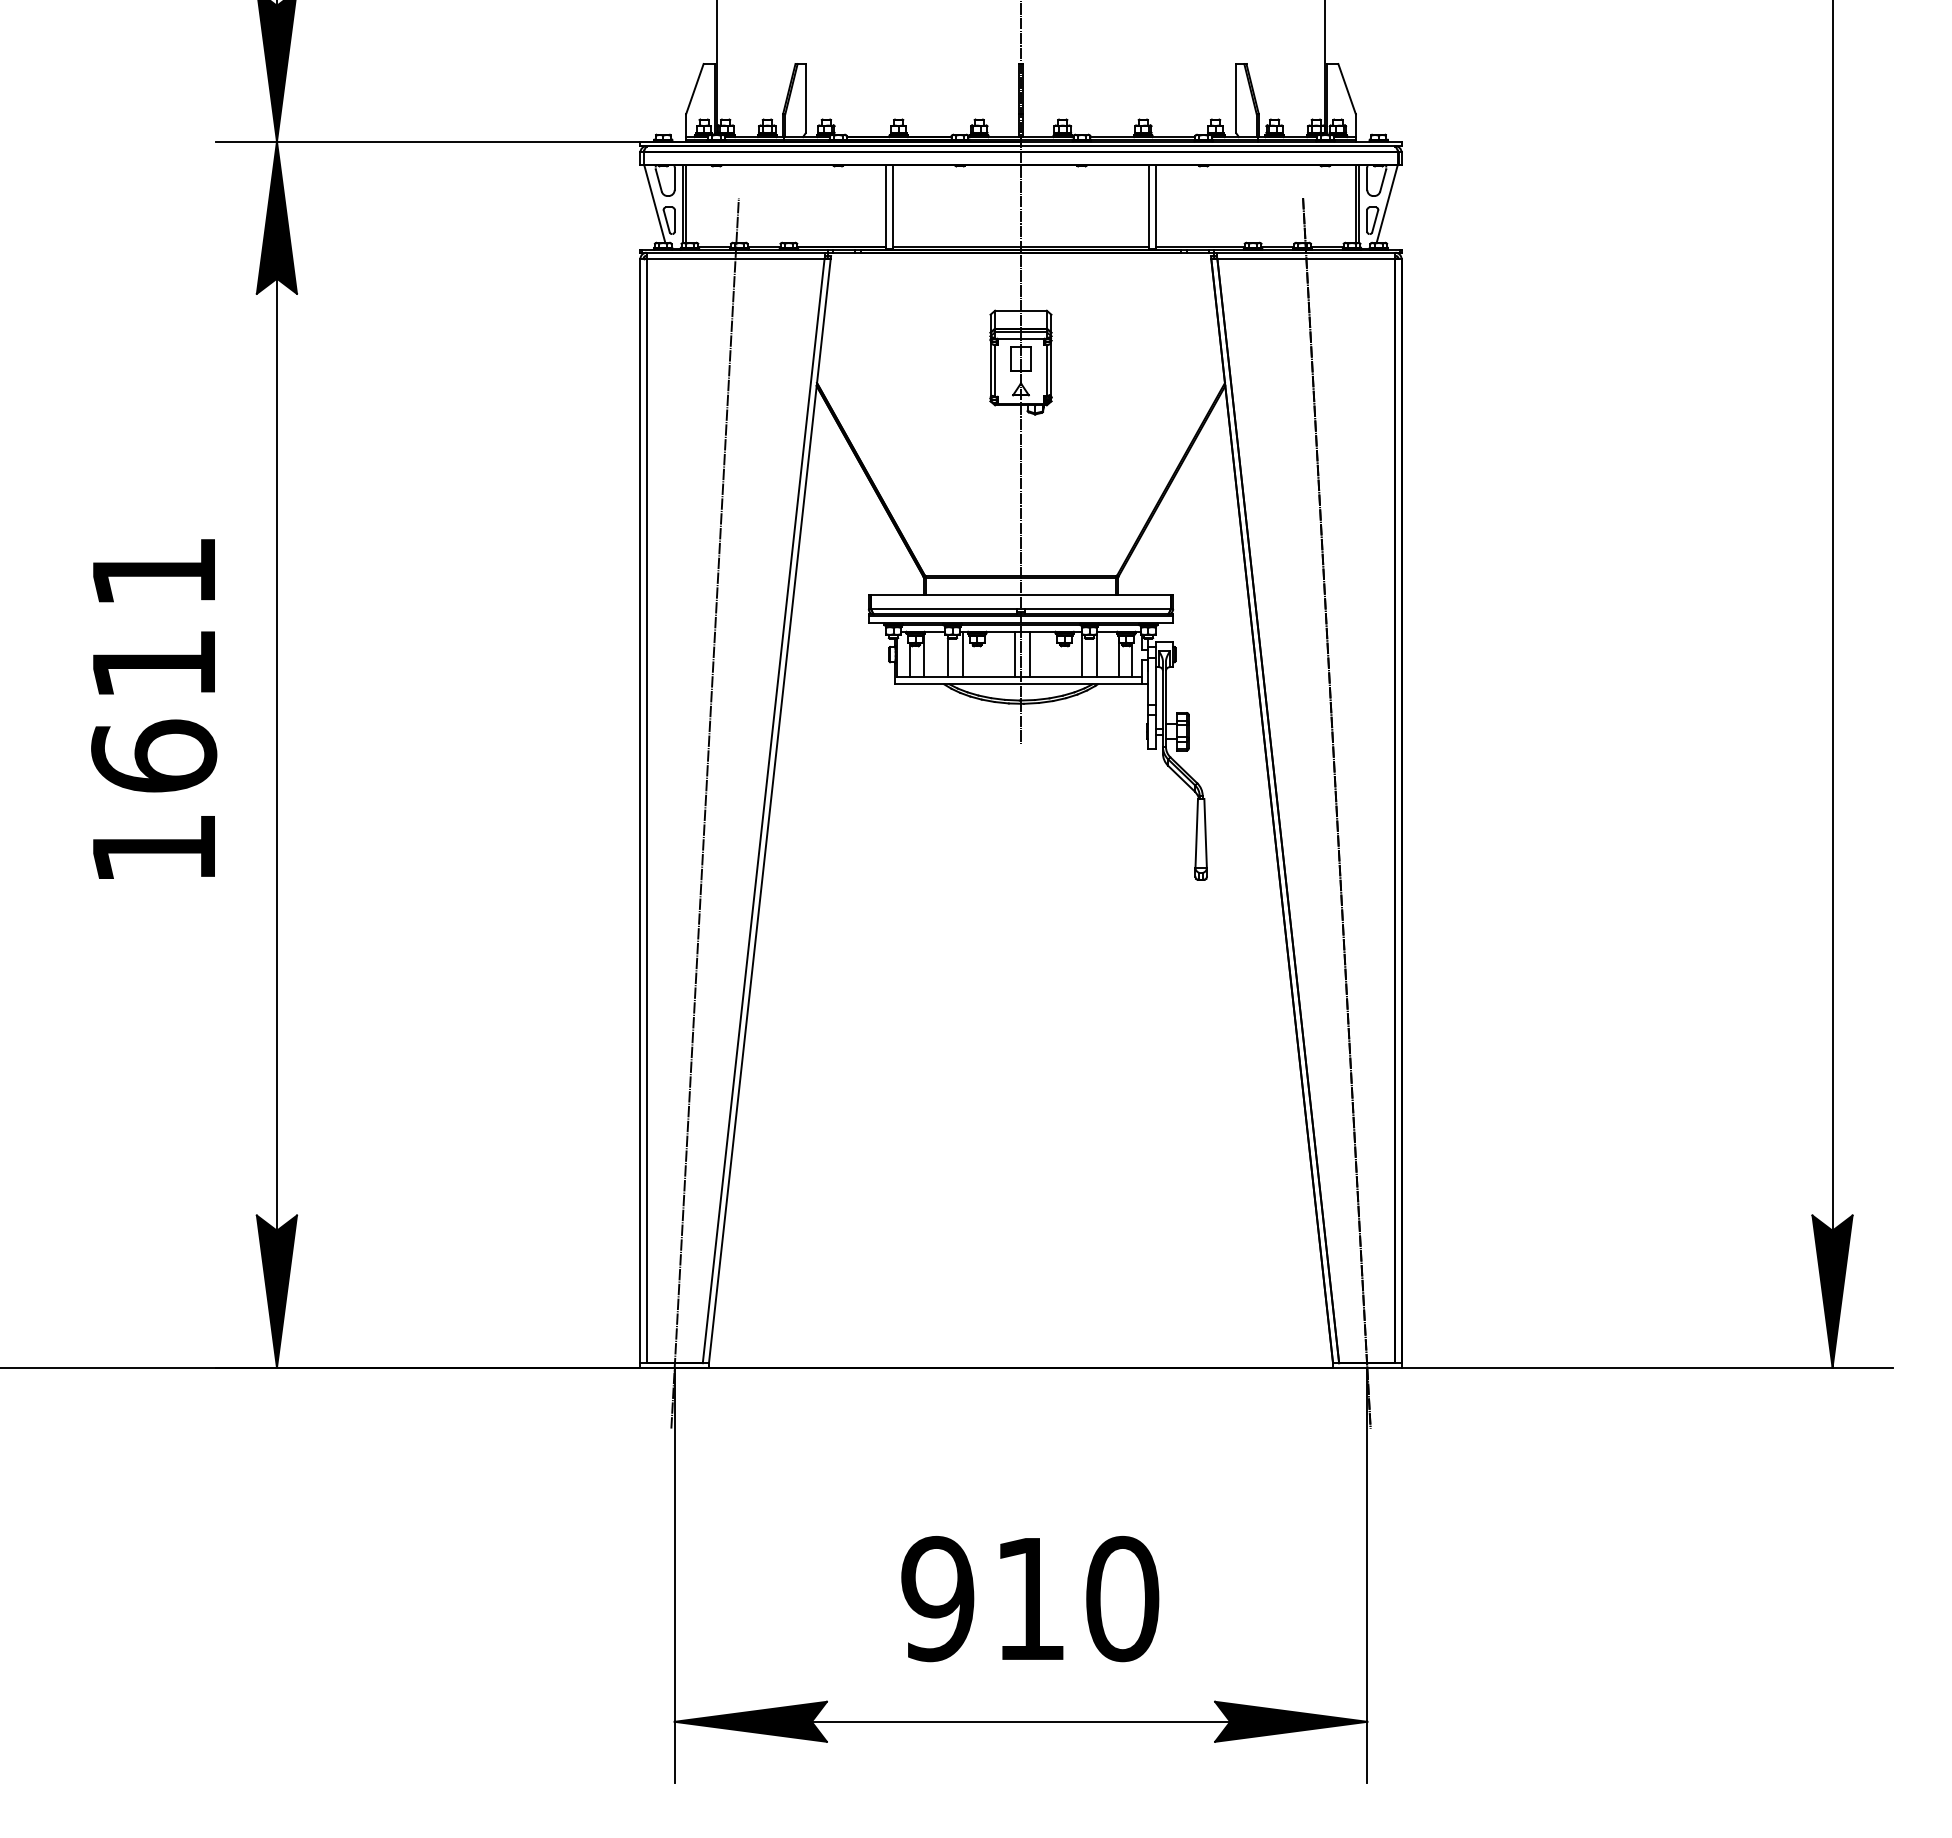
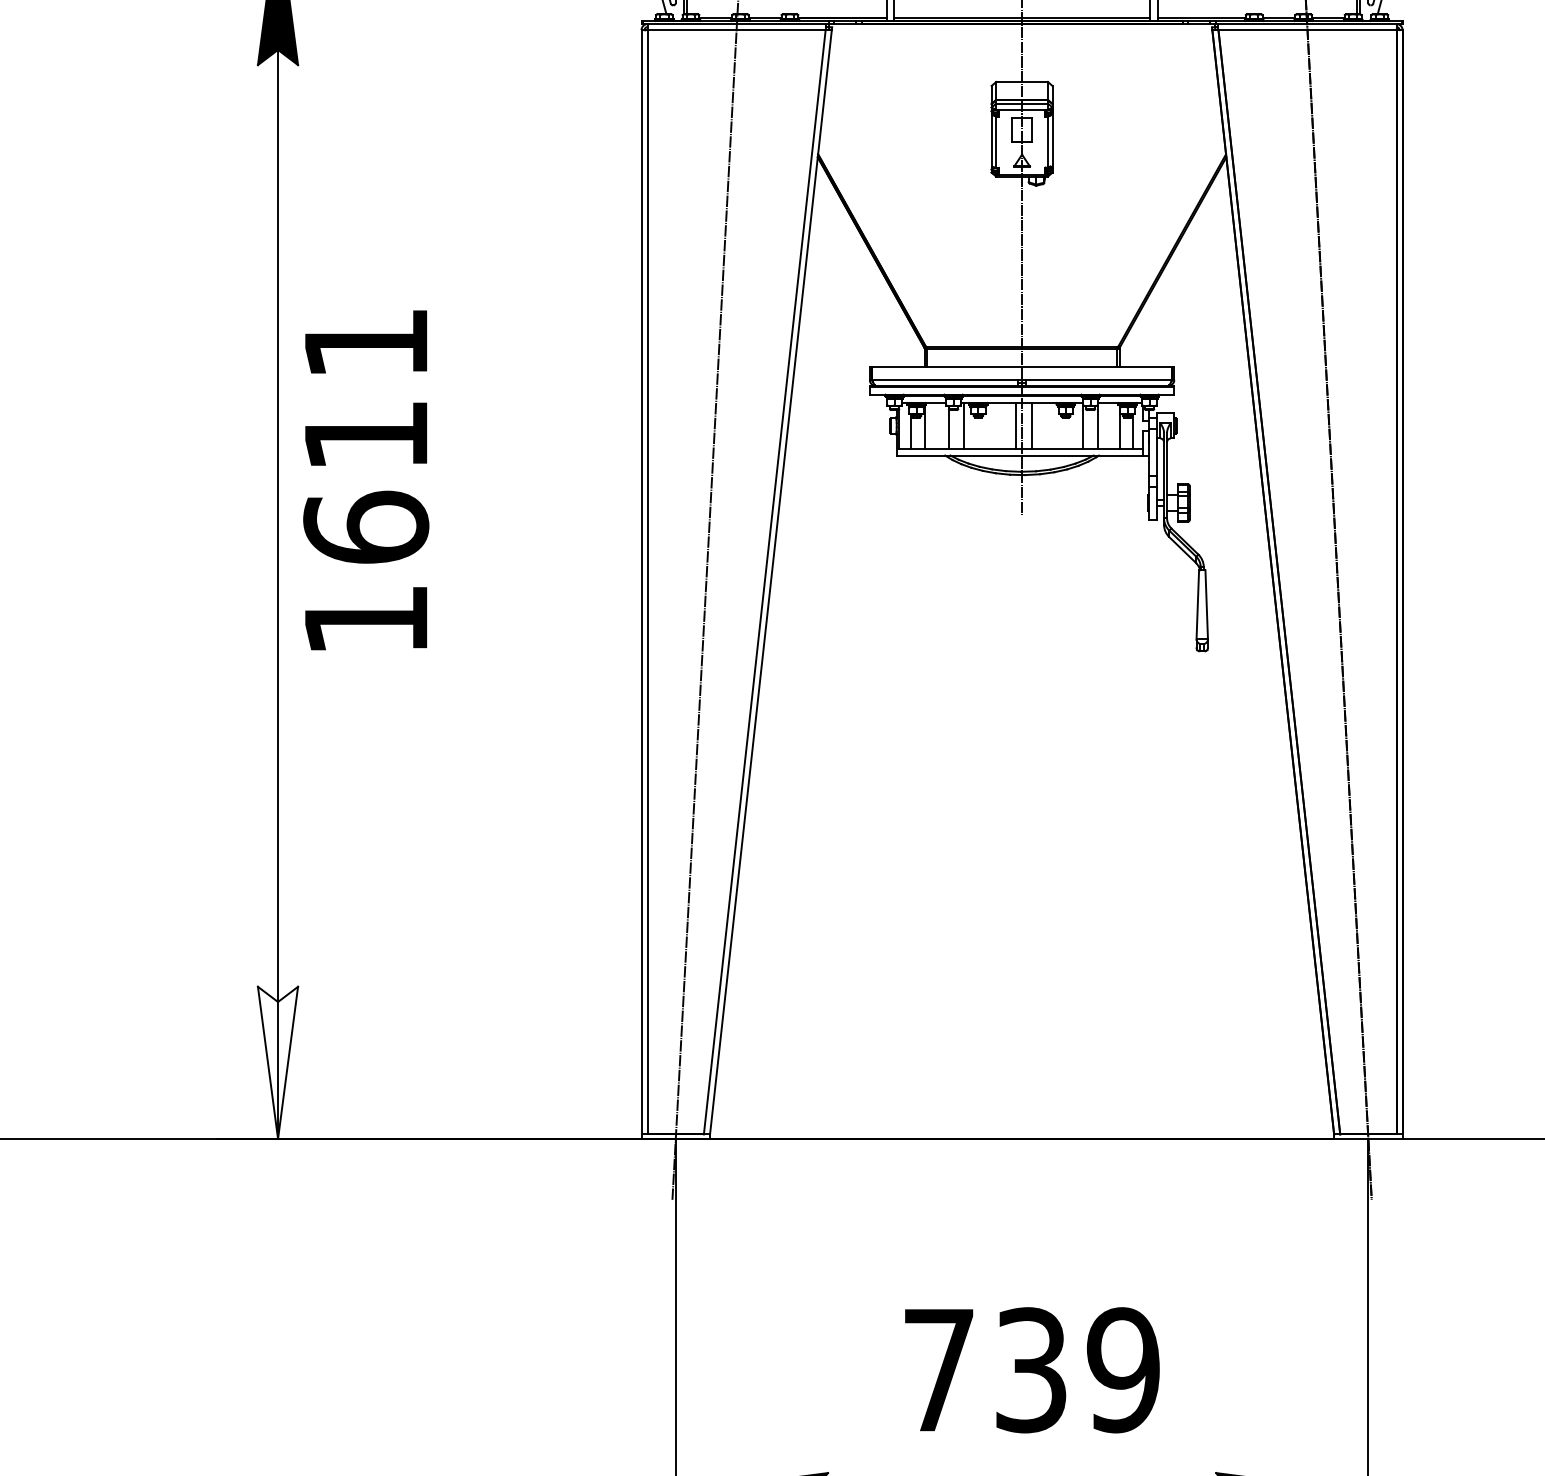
text: (154, 708) -> (366, 479), moved
fill: (276, 1291) -> (277, 1062), removed
text: (1030, 1599) -> (1031, 1370), 910 -> 739

